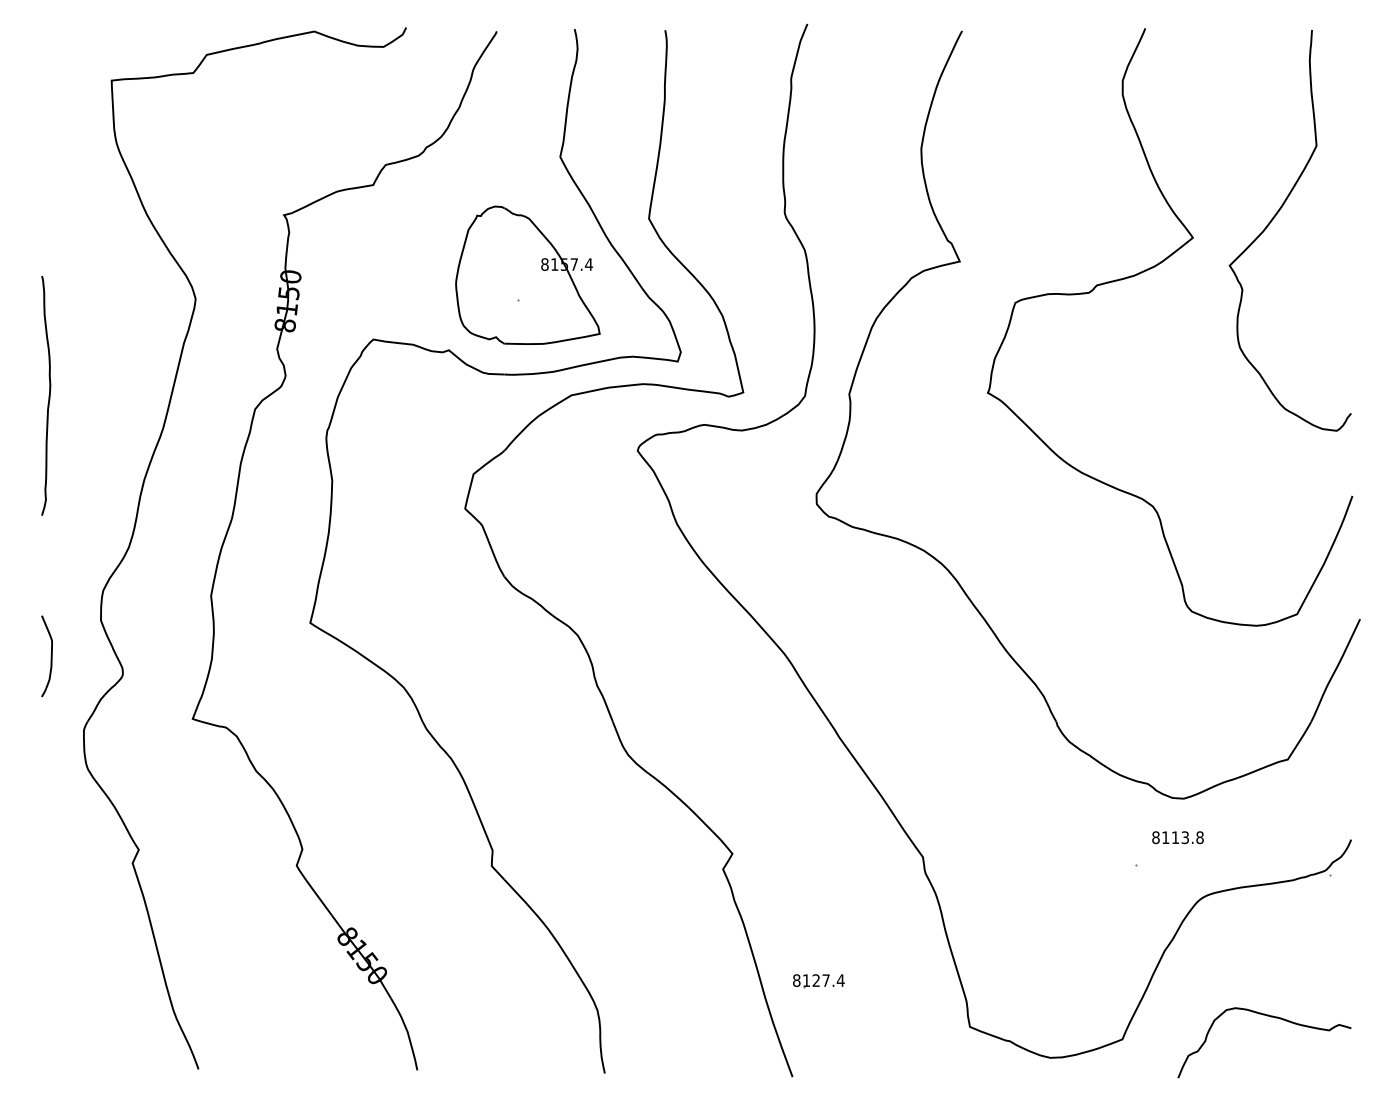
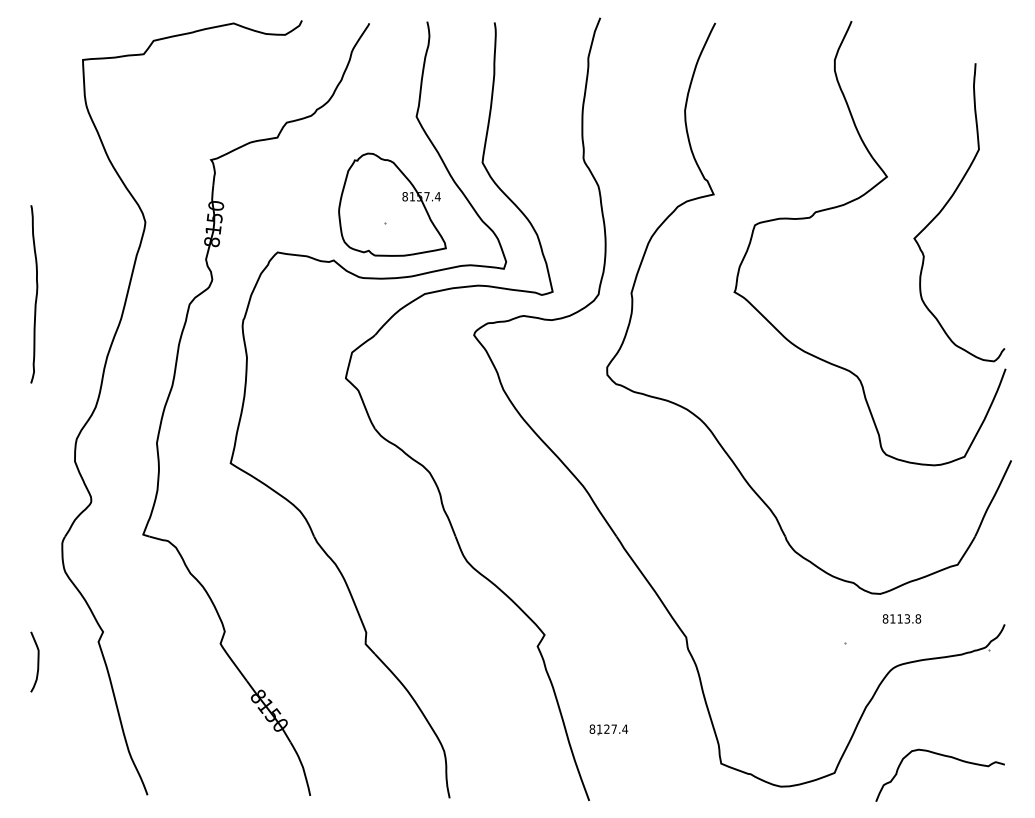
curve: (1274, 219) -> (947, 204), moved
curve: (50, 655) -> (37, 661), moved
text: (1177, 837) -> (901, 618), moved

